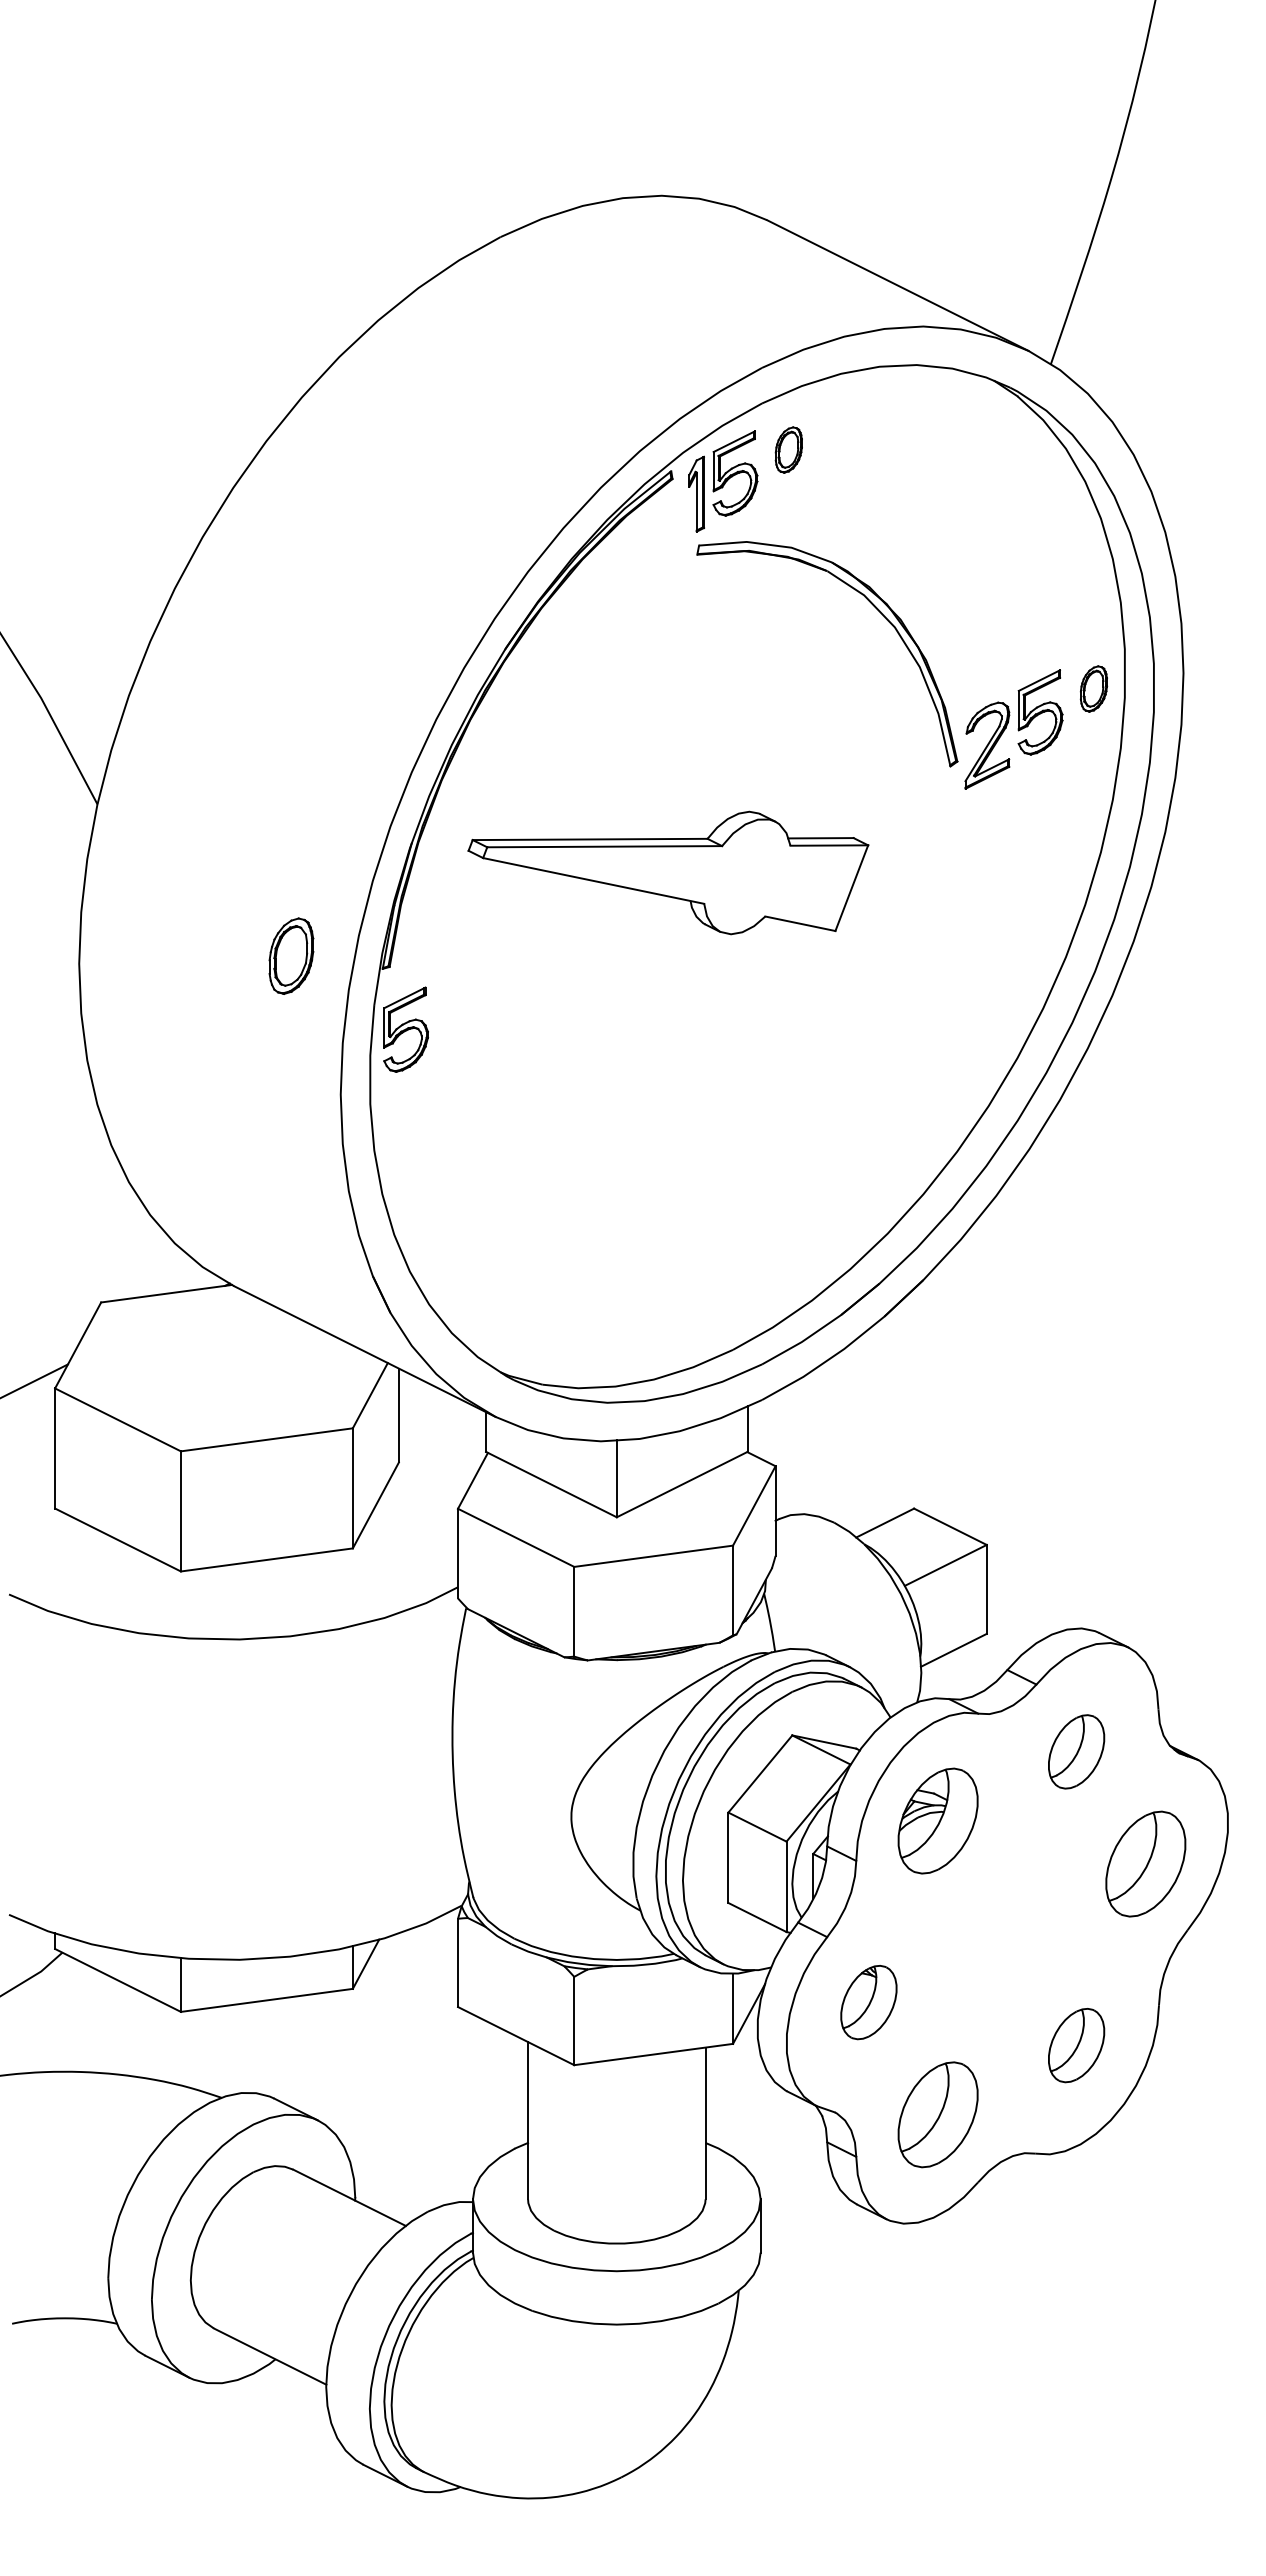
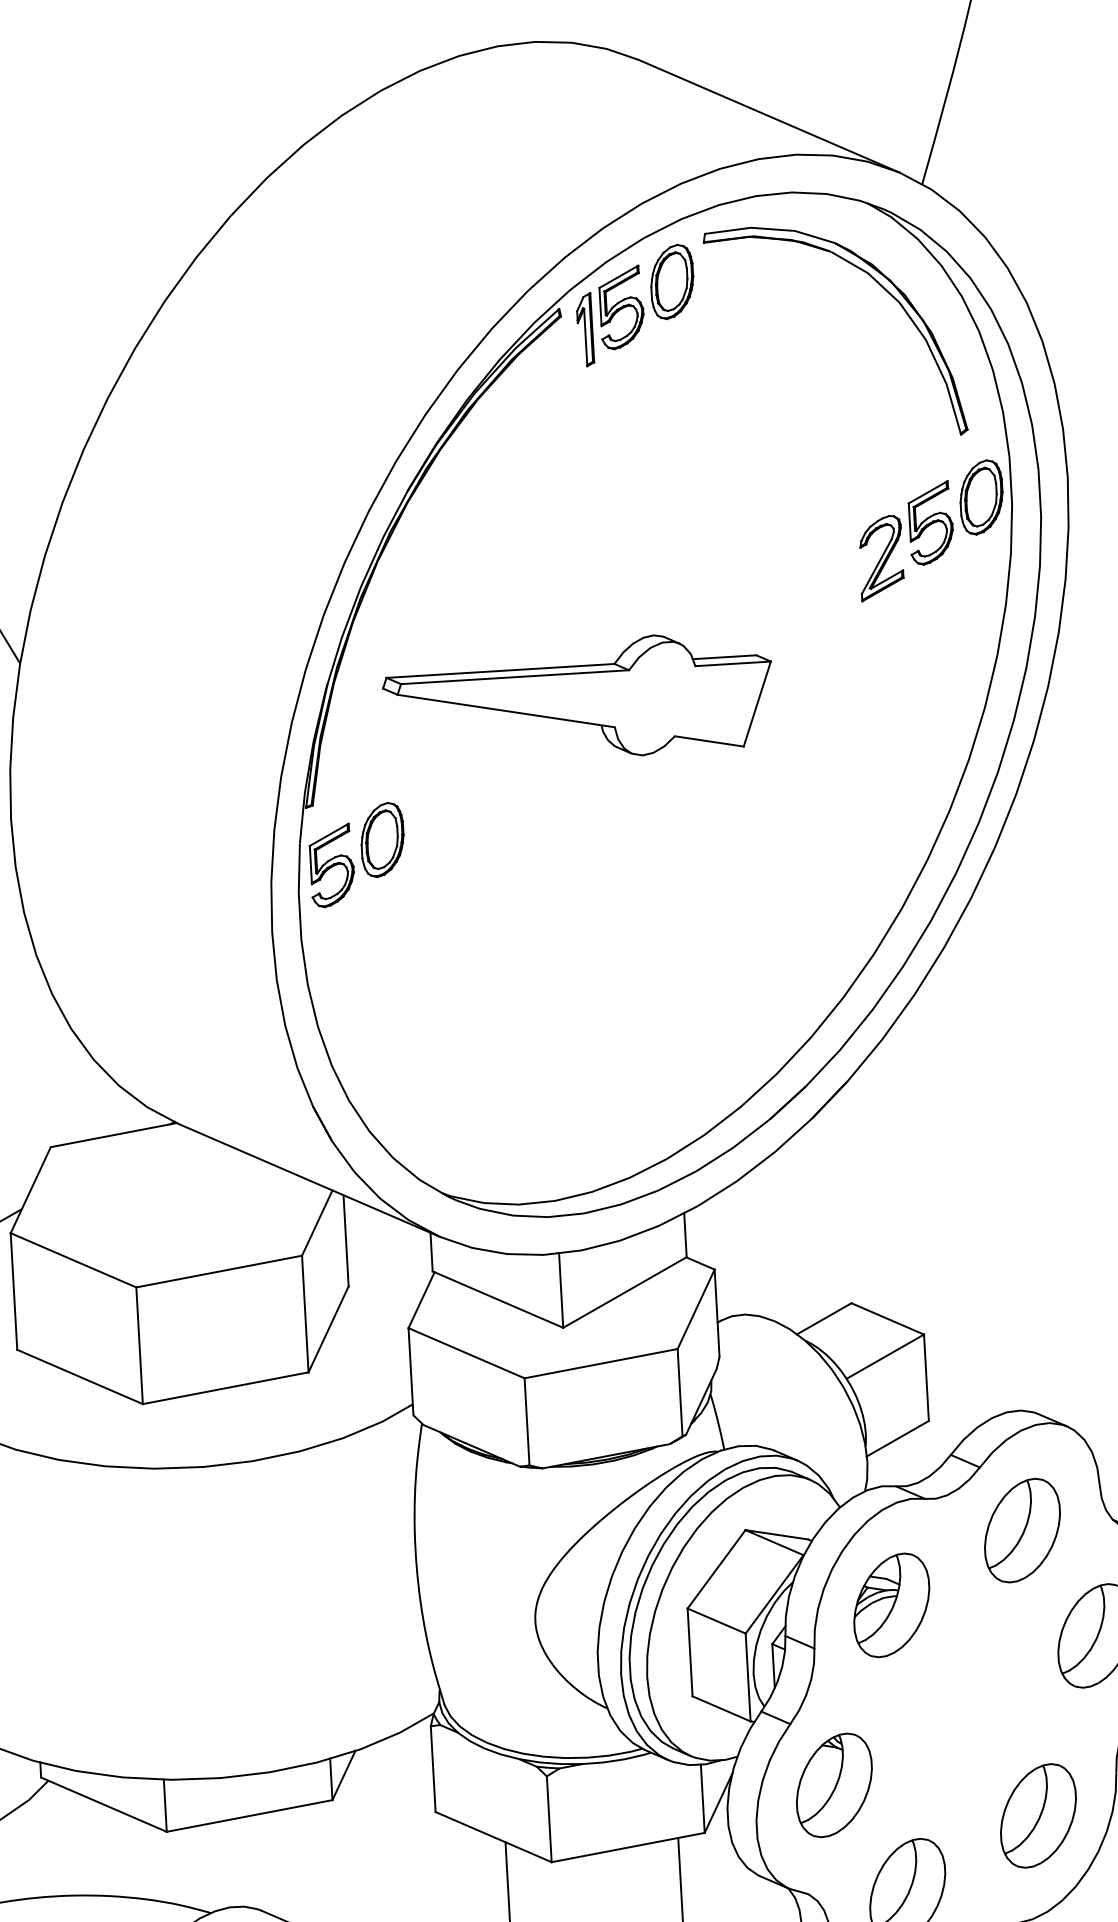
part: (788, 449) -> (671, 281), size x1.67
part: (874, 607) -> (878, 284), moved
part: (1093, 688) -> (981, 497), size x1.67
part: (291, 955) -> (382, 839), moved
part: (1076, 1751) -> (1022, 1530), size x1.43
part: (868, 2002) -> (834, 1785), size x1.43
part: (1076, 2045) -> (1038, 1815), size x1.43

